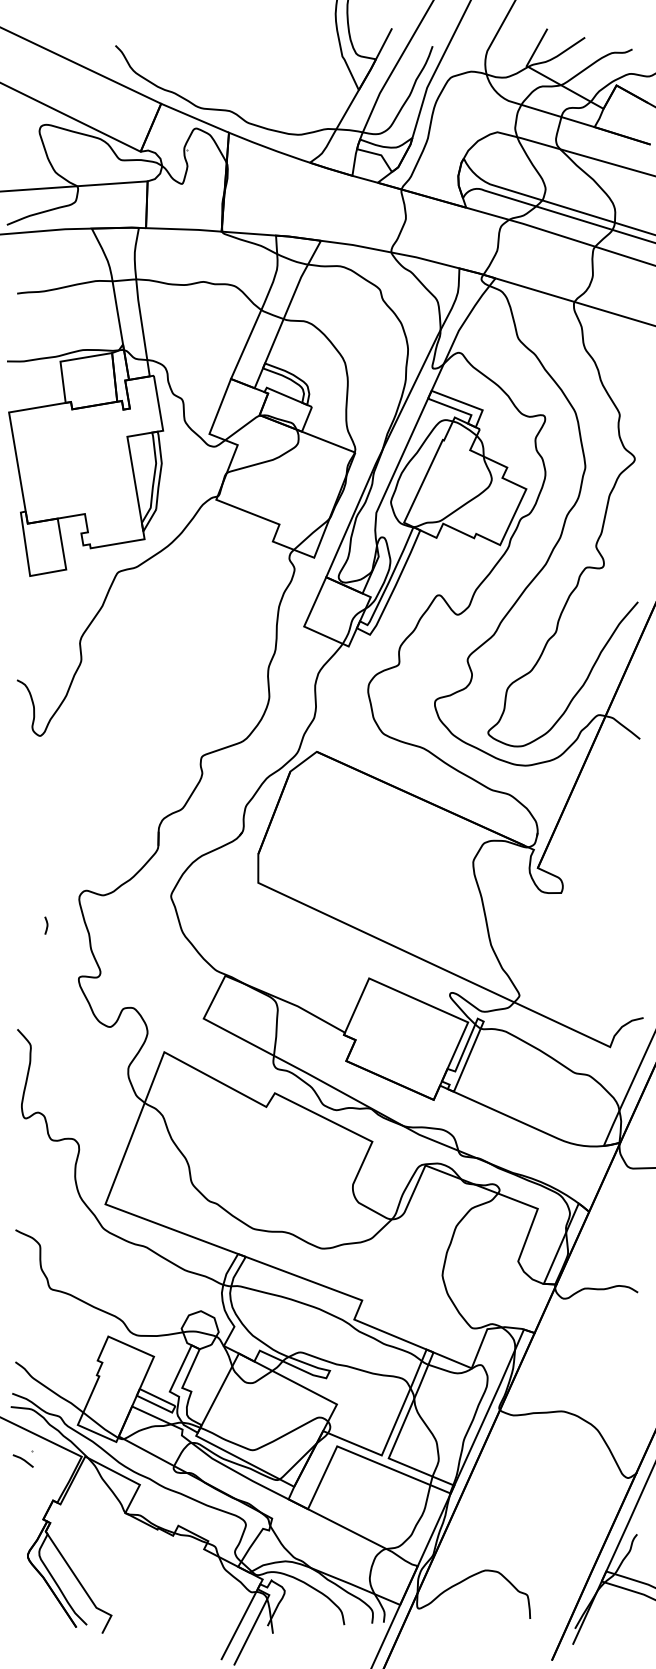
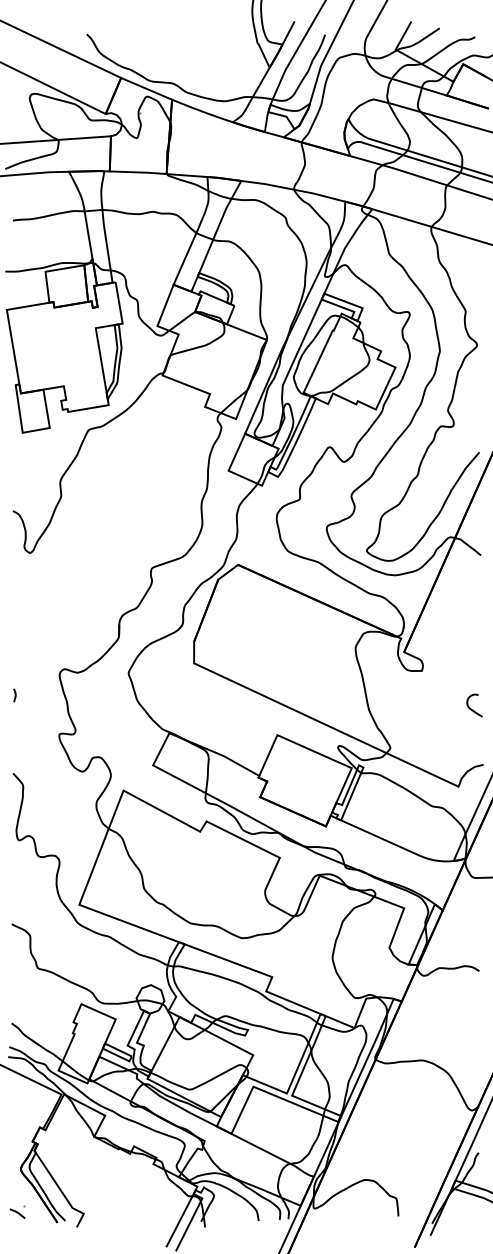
curve: (45, 925) -> (14, 695), moved
curve: (627, 942) -> (471, 708), added
part: (23, 1458) -> (17, 1211), moved

